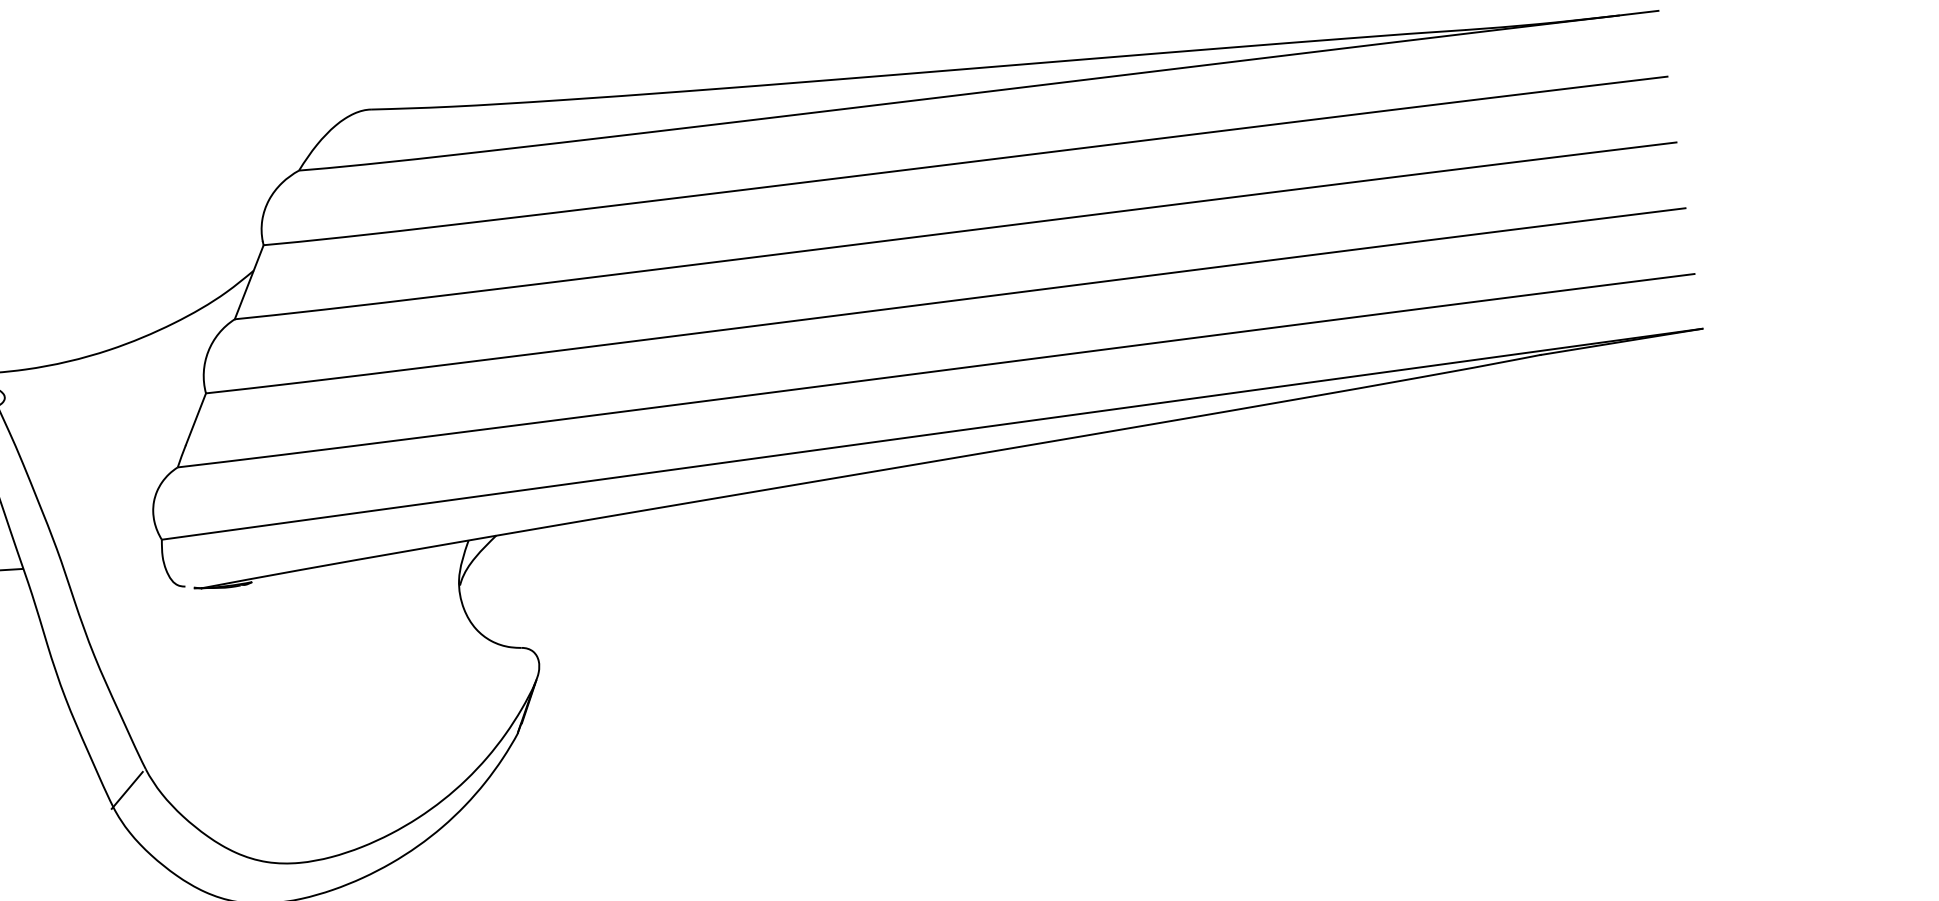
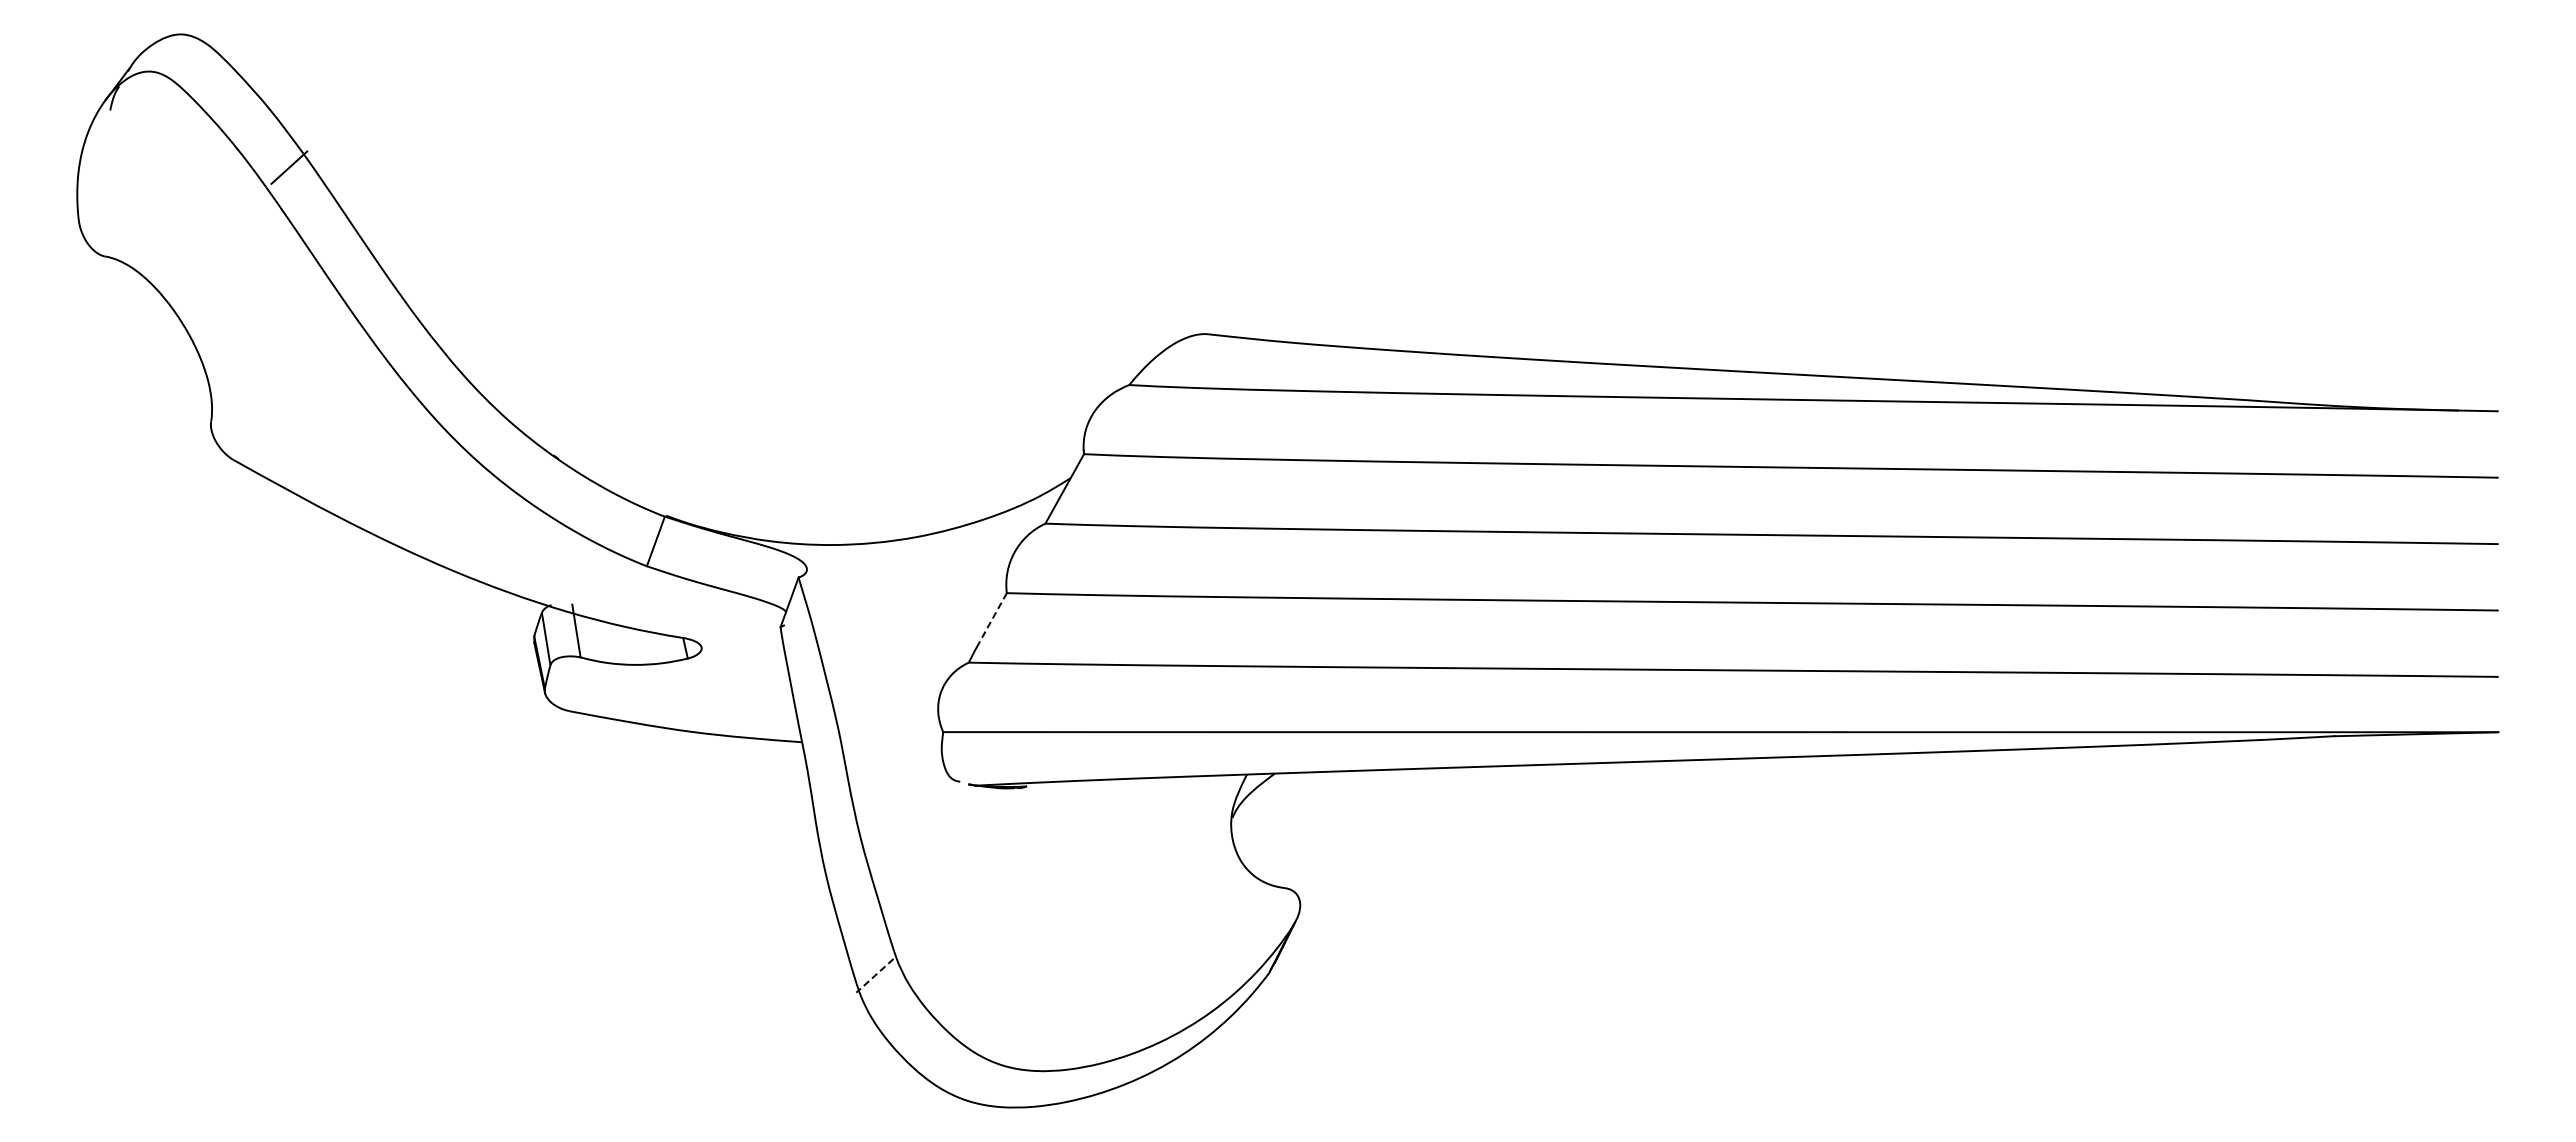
line: (196, 419) -> (993, 617), solid -> dashed
line: (126, 790) -> (874, 975), solid -> dashed

